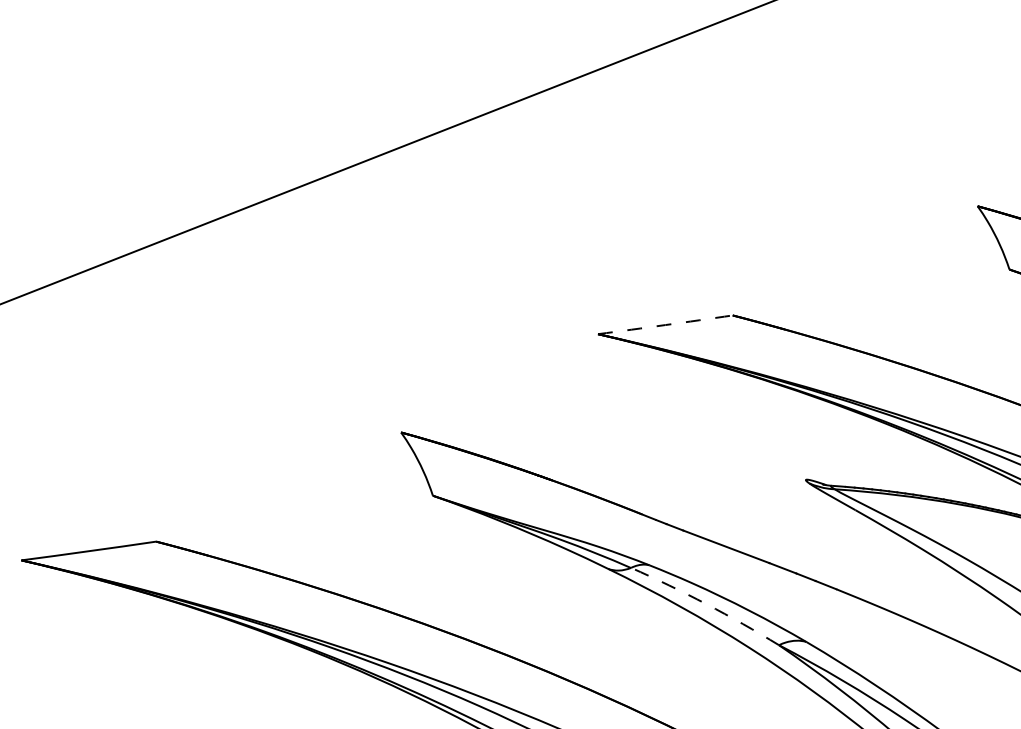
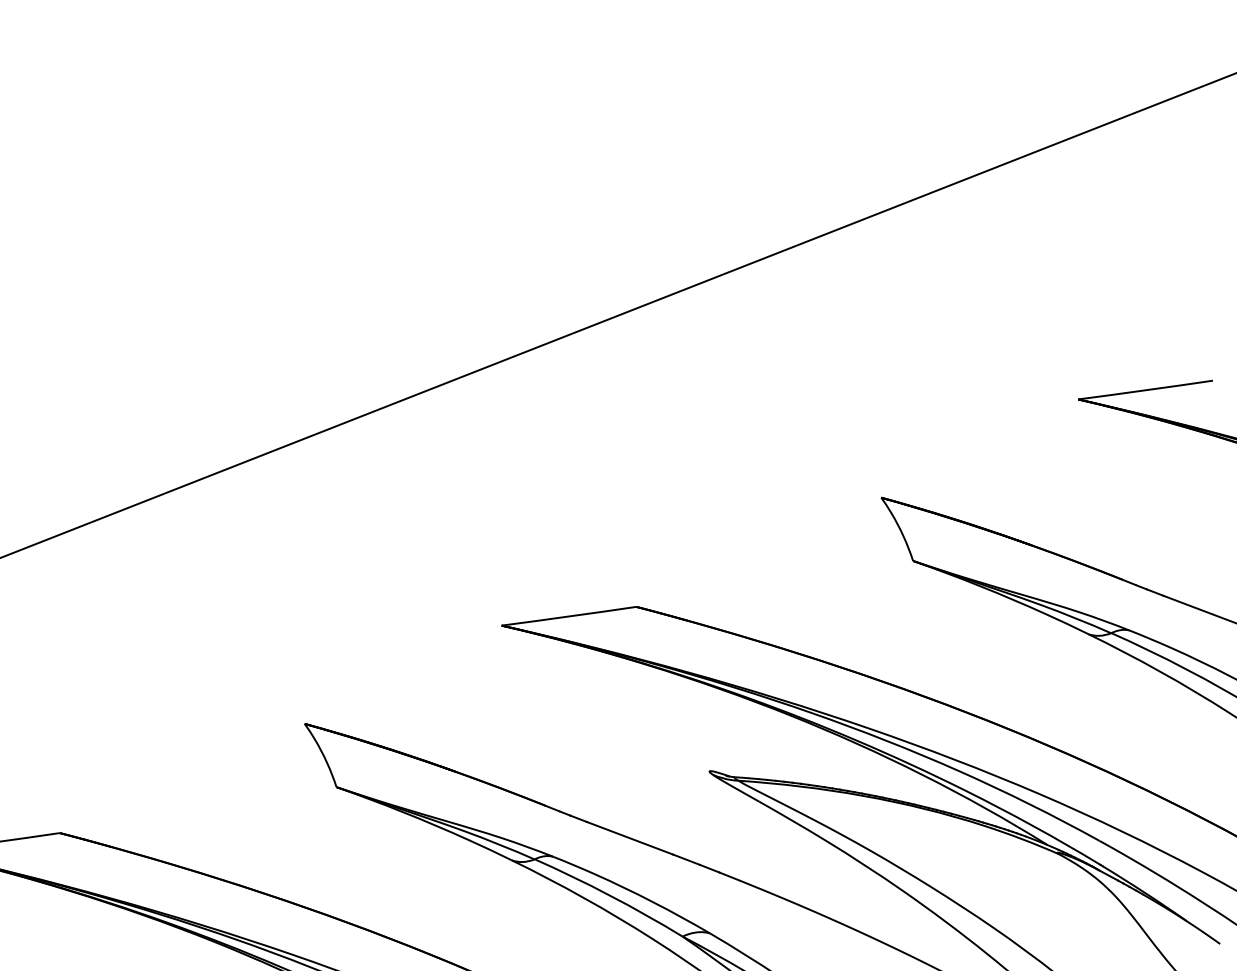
arc: (665, 325) -> (569, 616), dashed -> solid
arc: (705, 604) -> (609, 895), dashed -> solid

